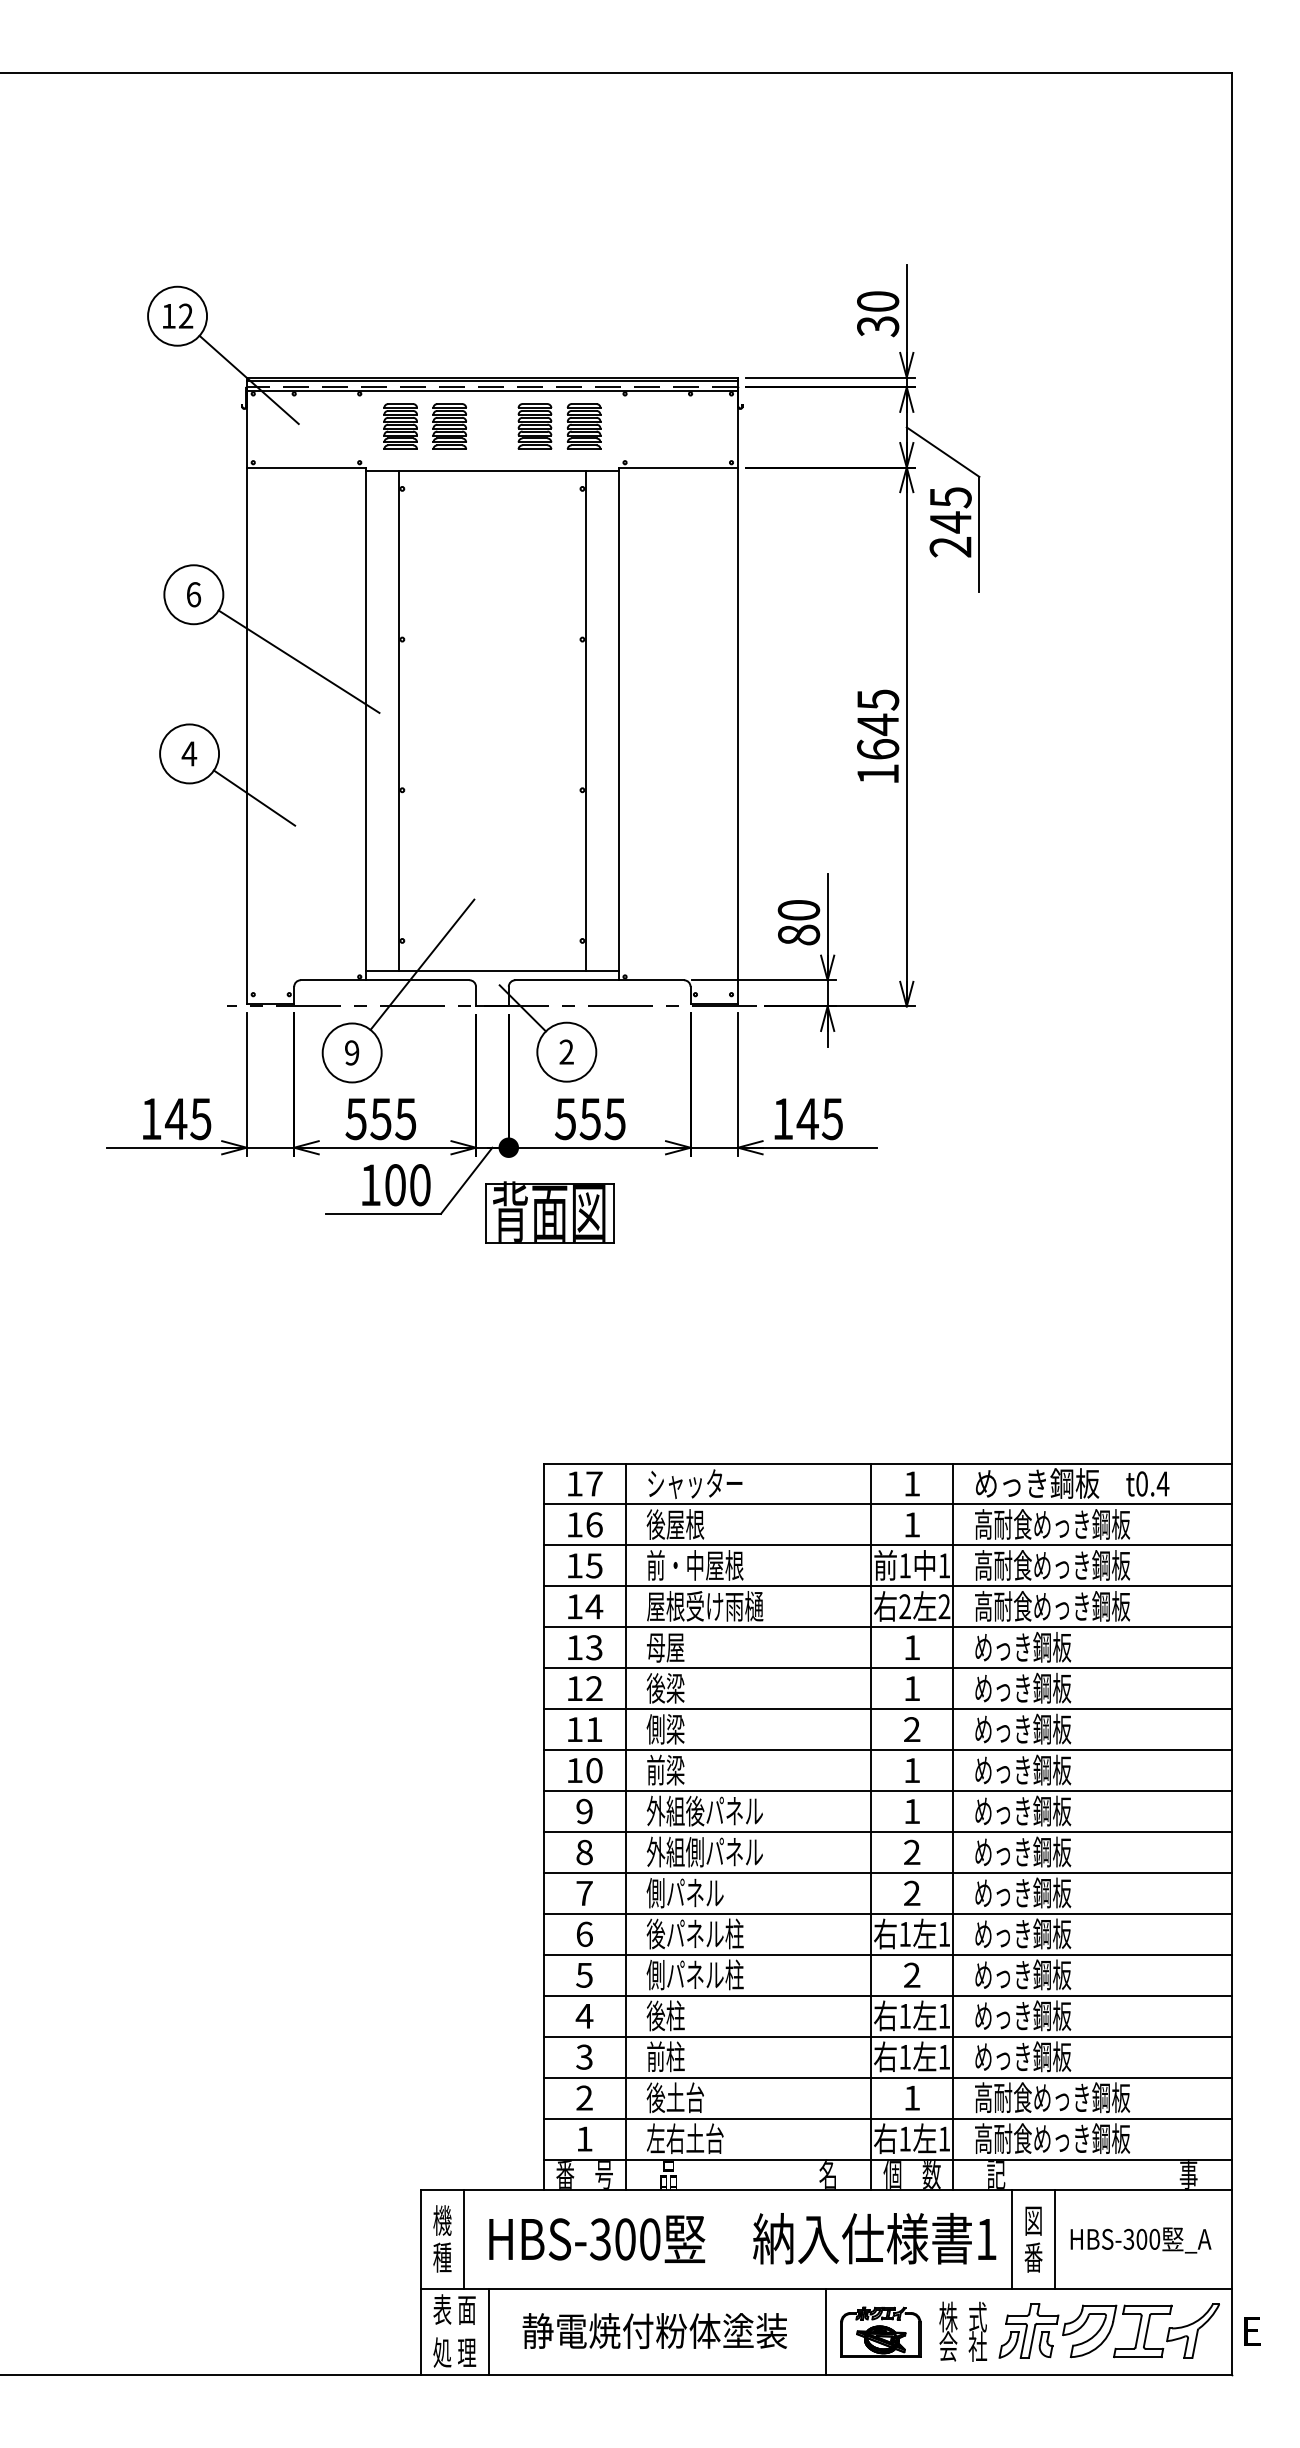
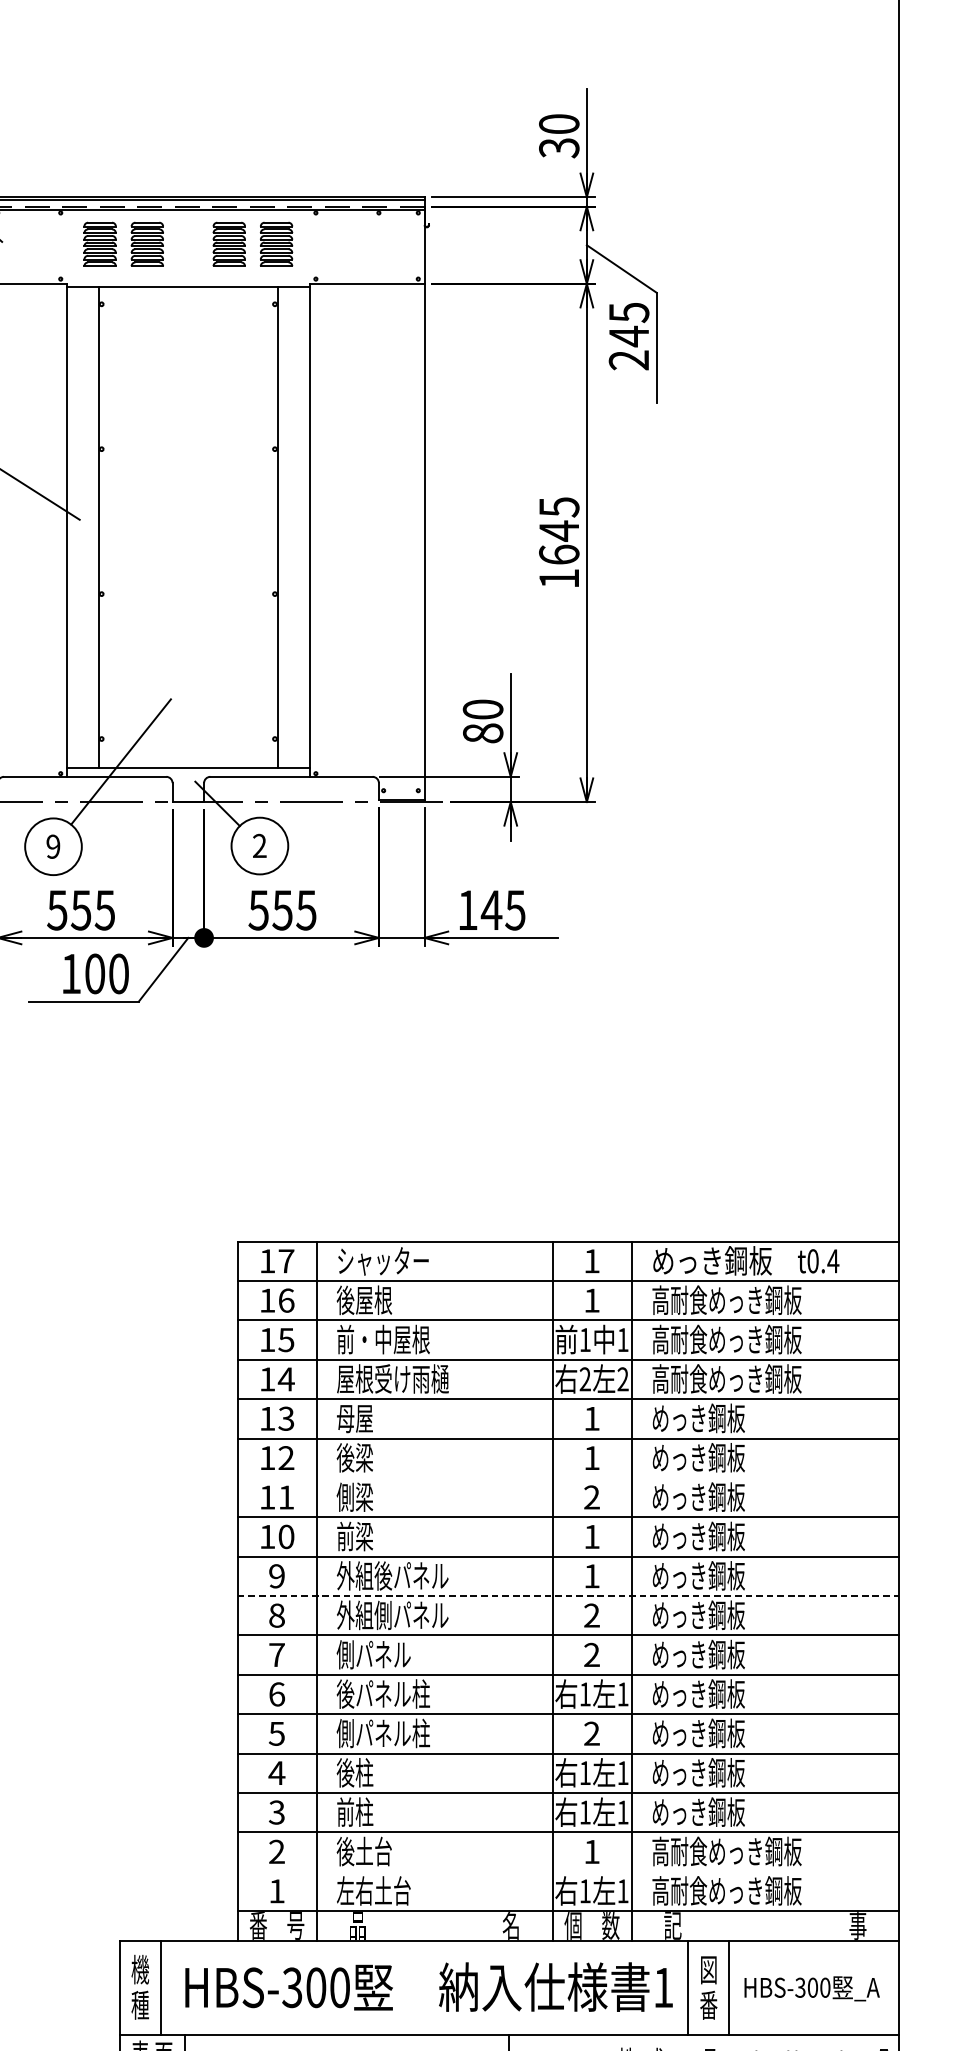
part: (549, 1212) -> (243, 1000), removed
line: (887, 1709) -> (568, 1478), removed
line: (887, 1832) -> (568, 1596), solid -> dashed
line: (887, 2118) -> (568, 1871), removed

